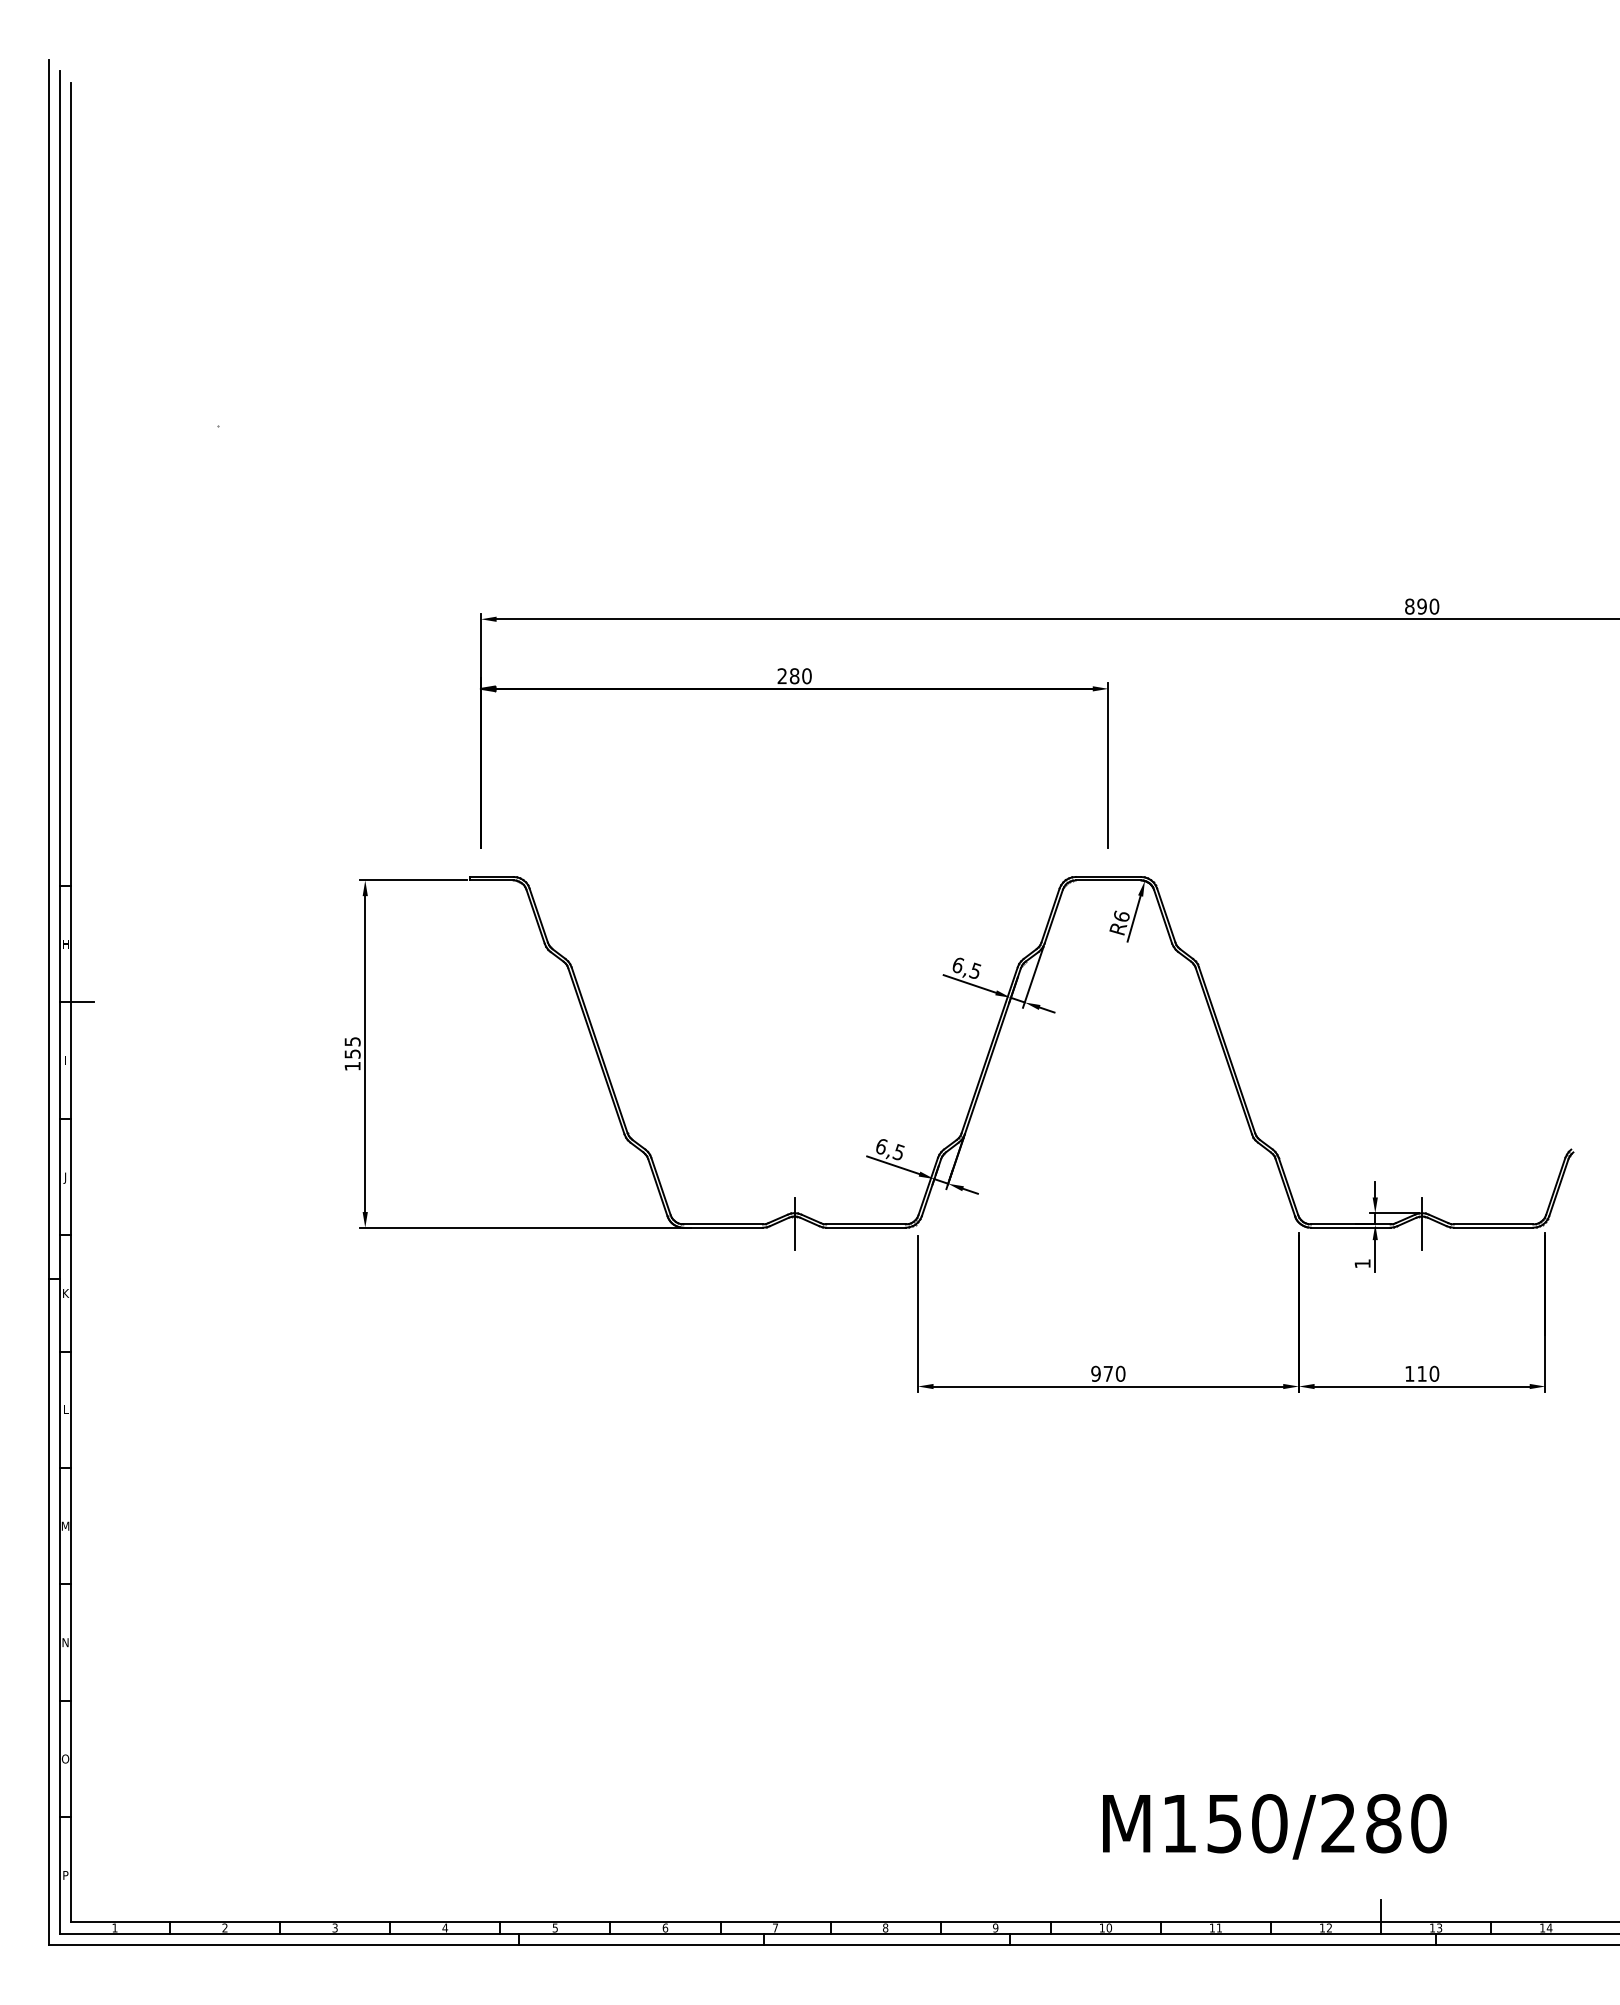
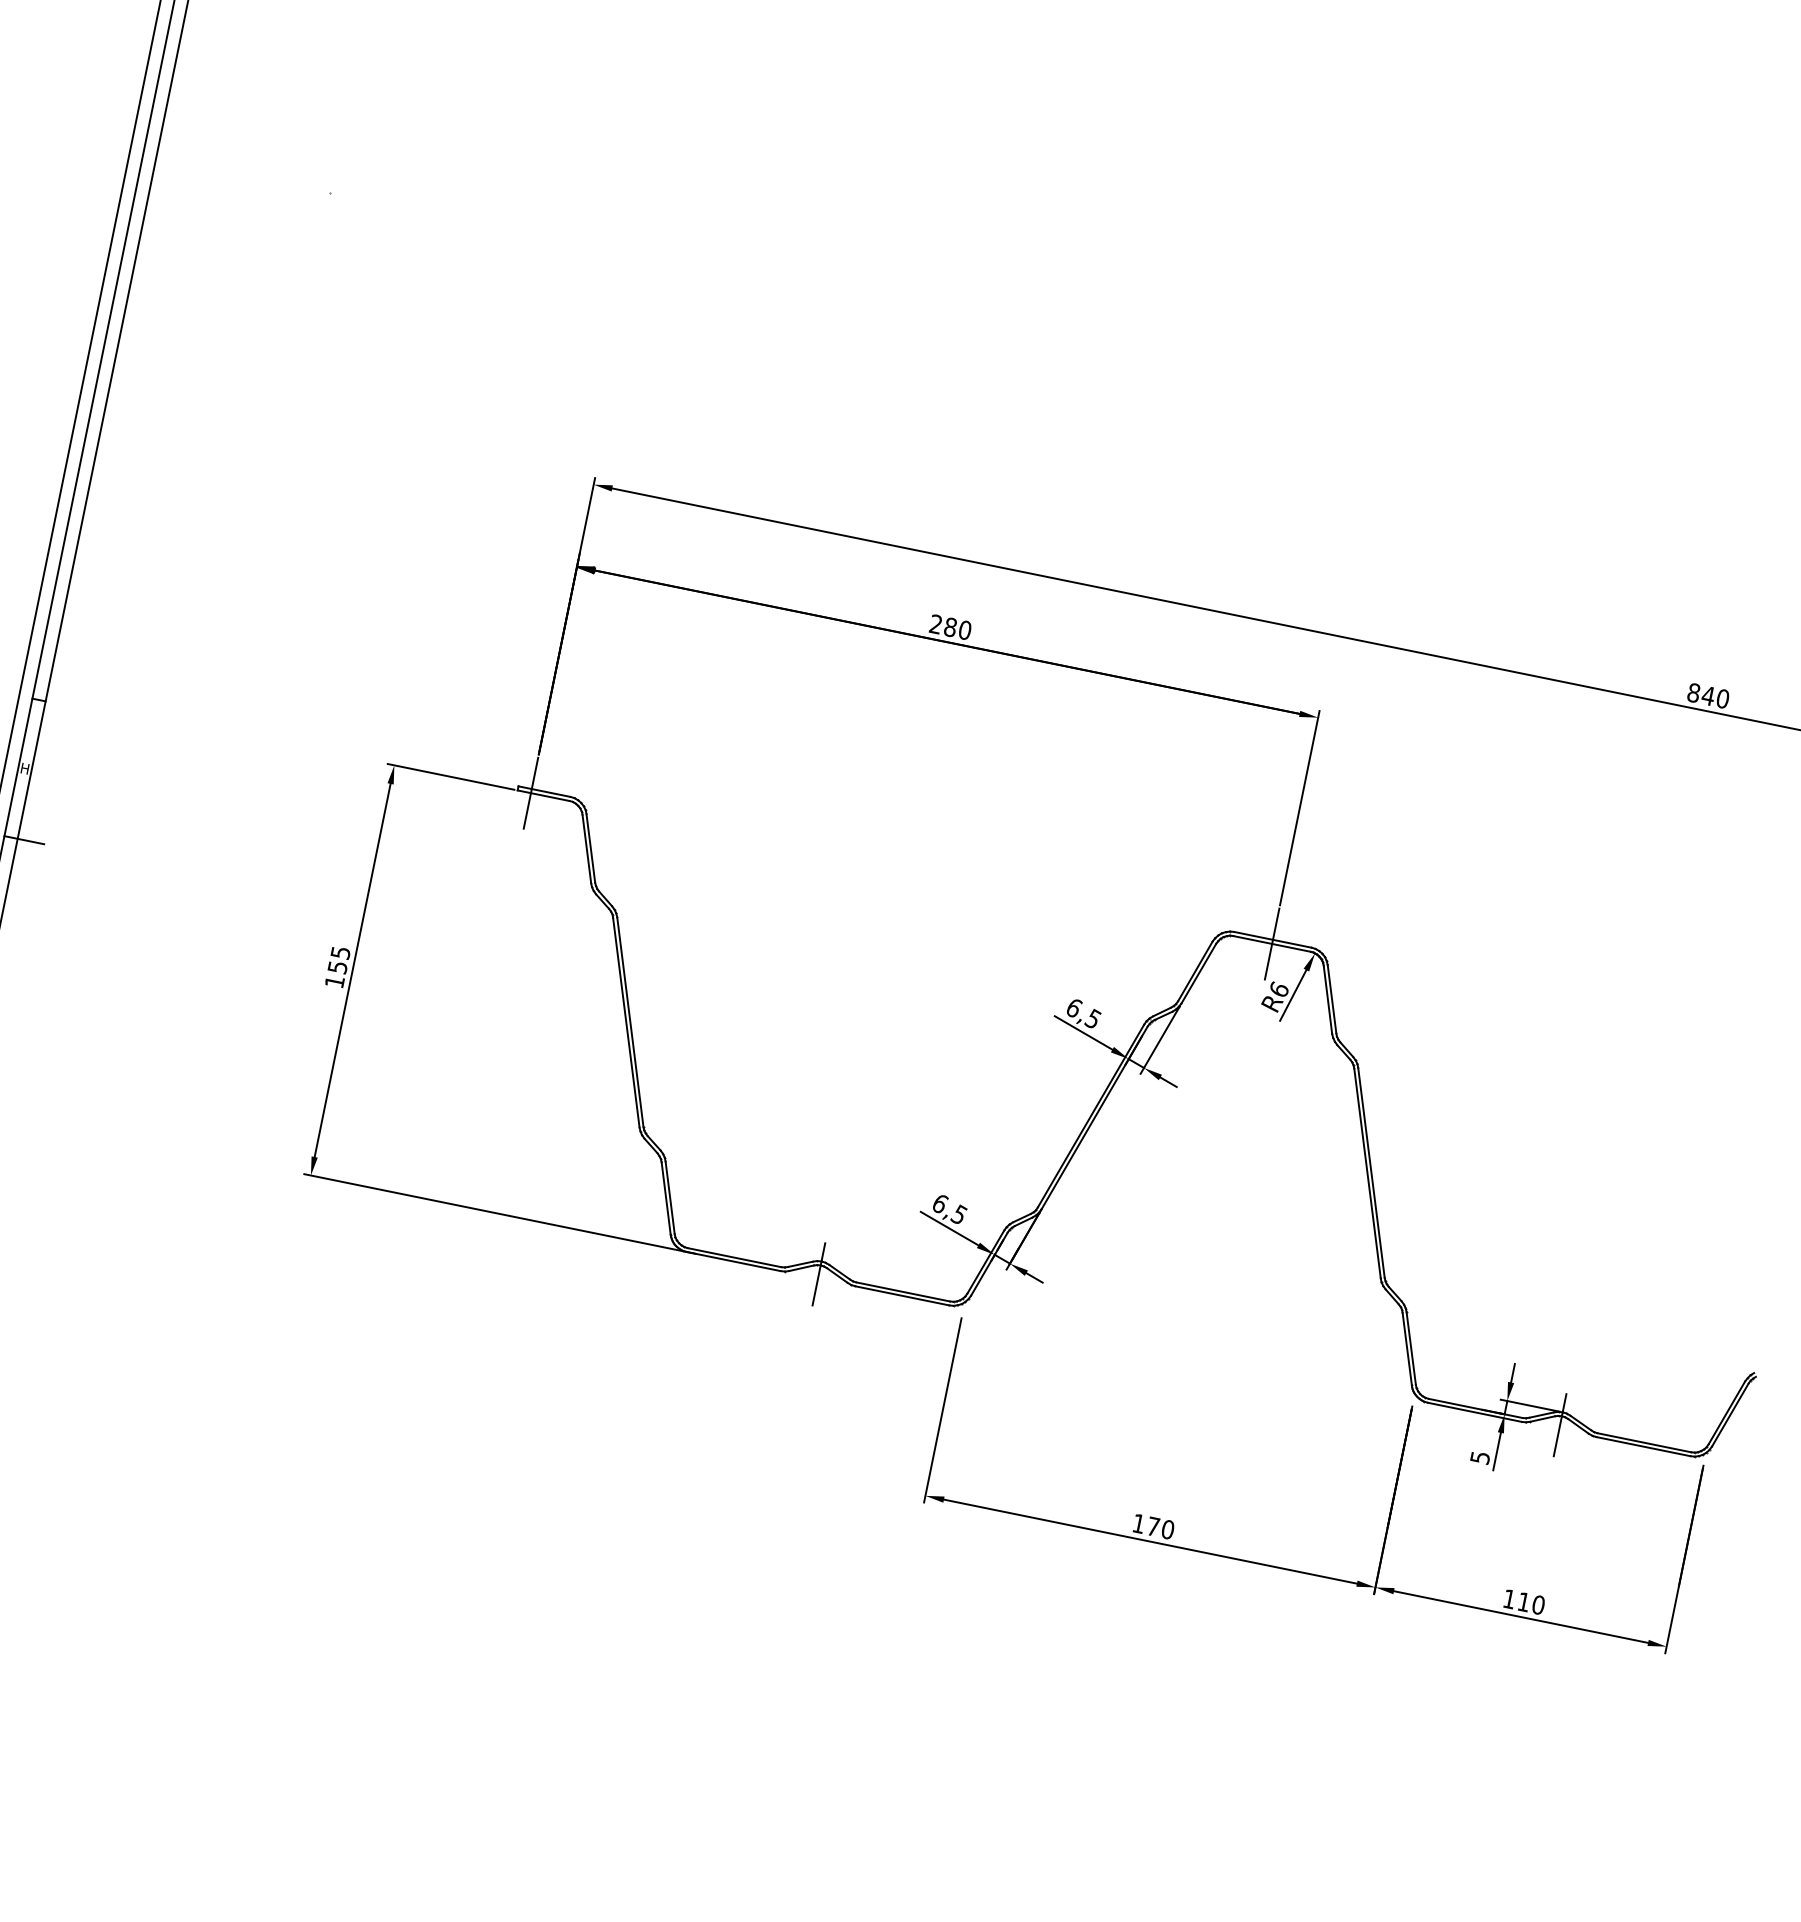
text: (1422, 606) -> (1708, 695), 890 -> 840
line: (480, 880) -> (530, 793), added
line: (1108, 880) -> (1272, 944), added
text: (1362, 1263) -> (1480, 1457), 1 -> 5
text: (1095, 1373) -> (1138, 1523), 970 -> 170

